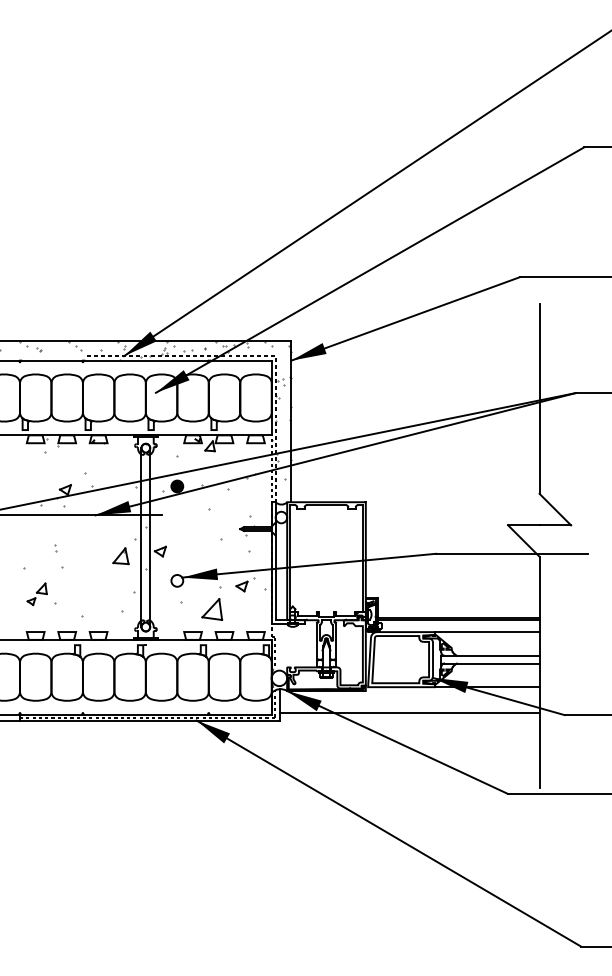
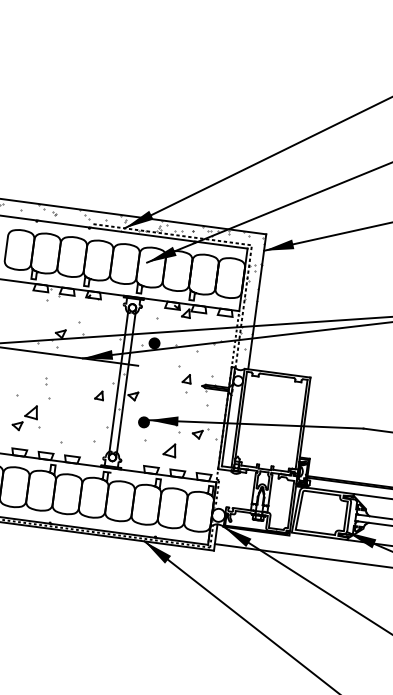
part: (220, 522) -> (186, 378), added
part: (120, 556) -> (99, 395), size x0.62
fill: (177, 580) -> (144, 422), added
part: (36, 594) -> (24, 418), size x1.43
part: (212, 609) -> (170, 450), size x0.71

